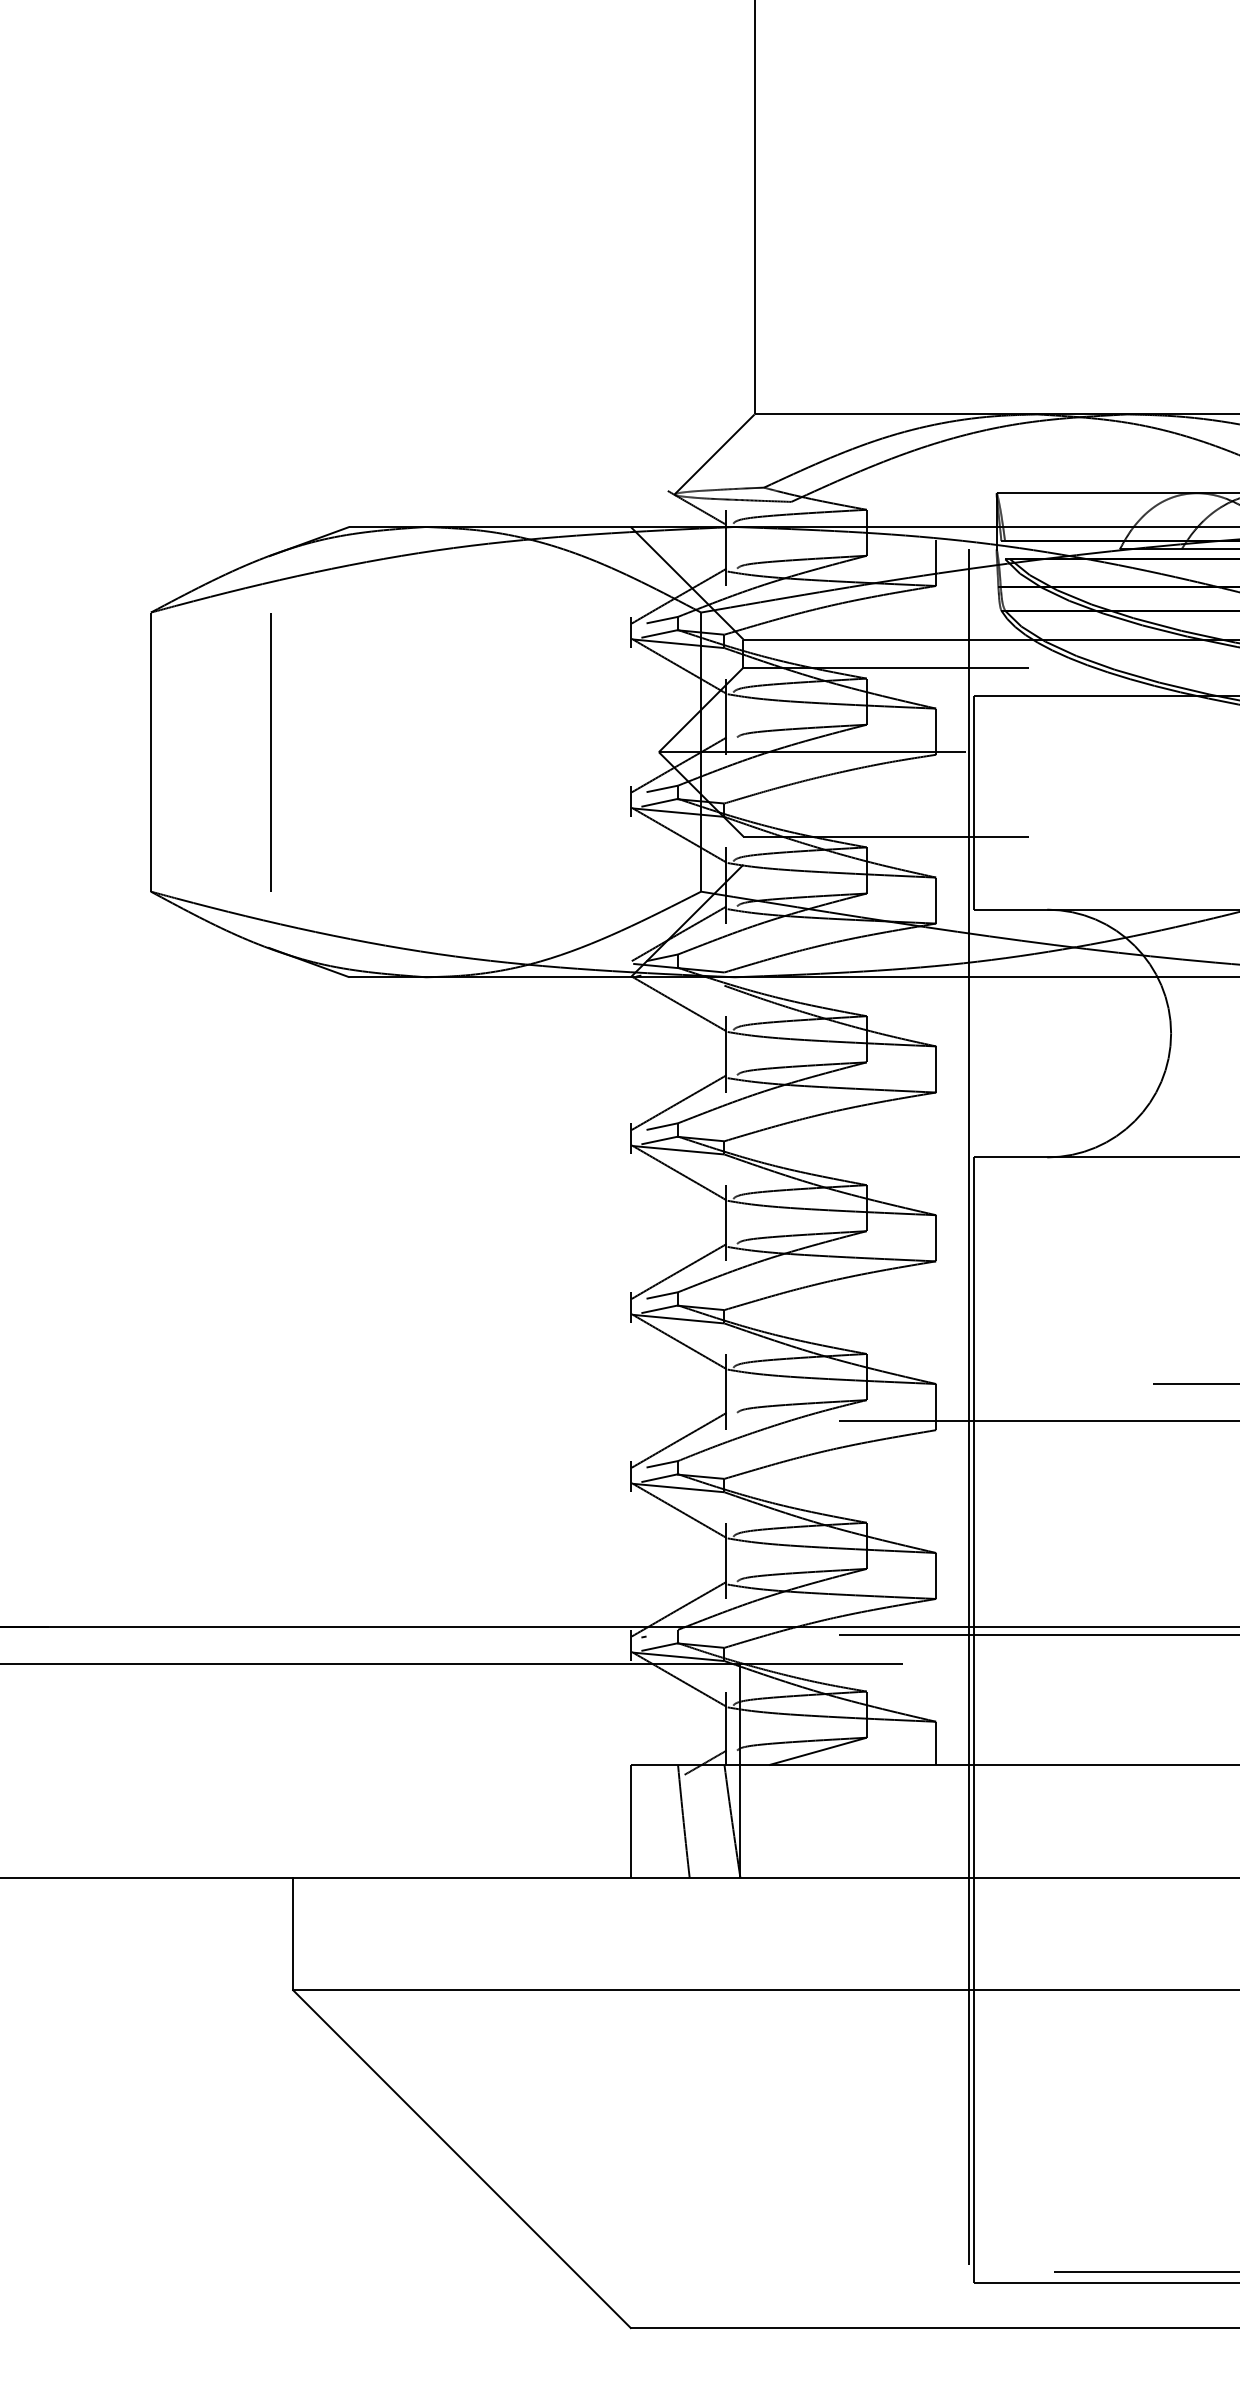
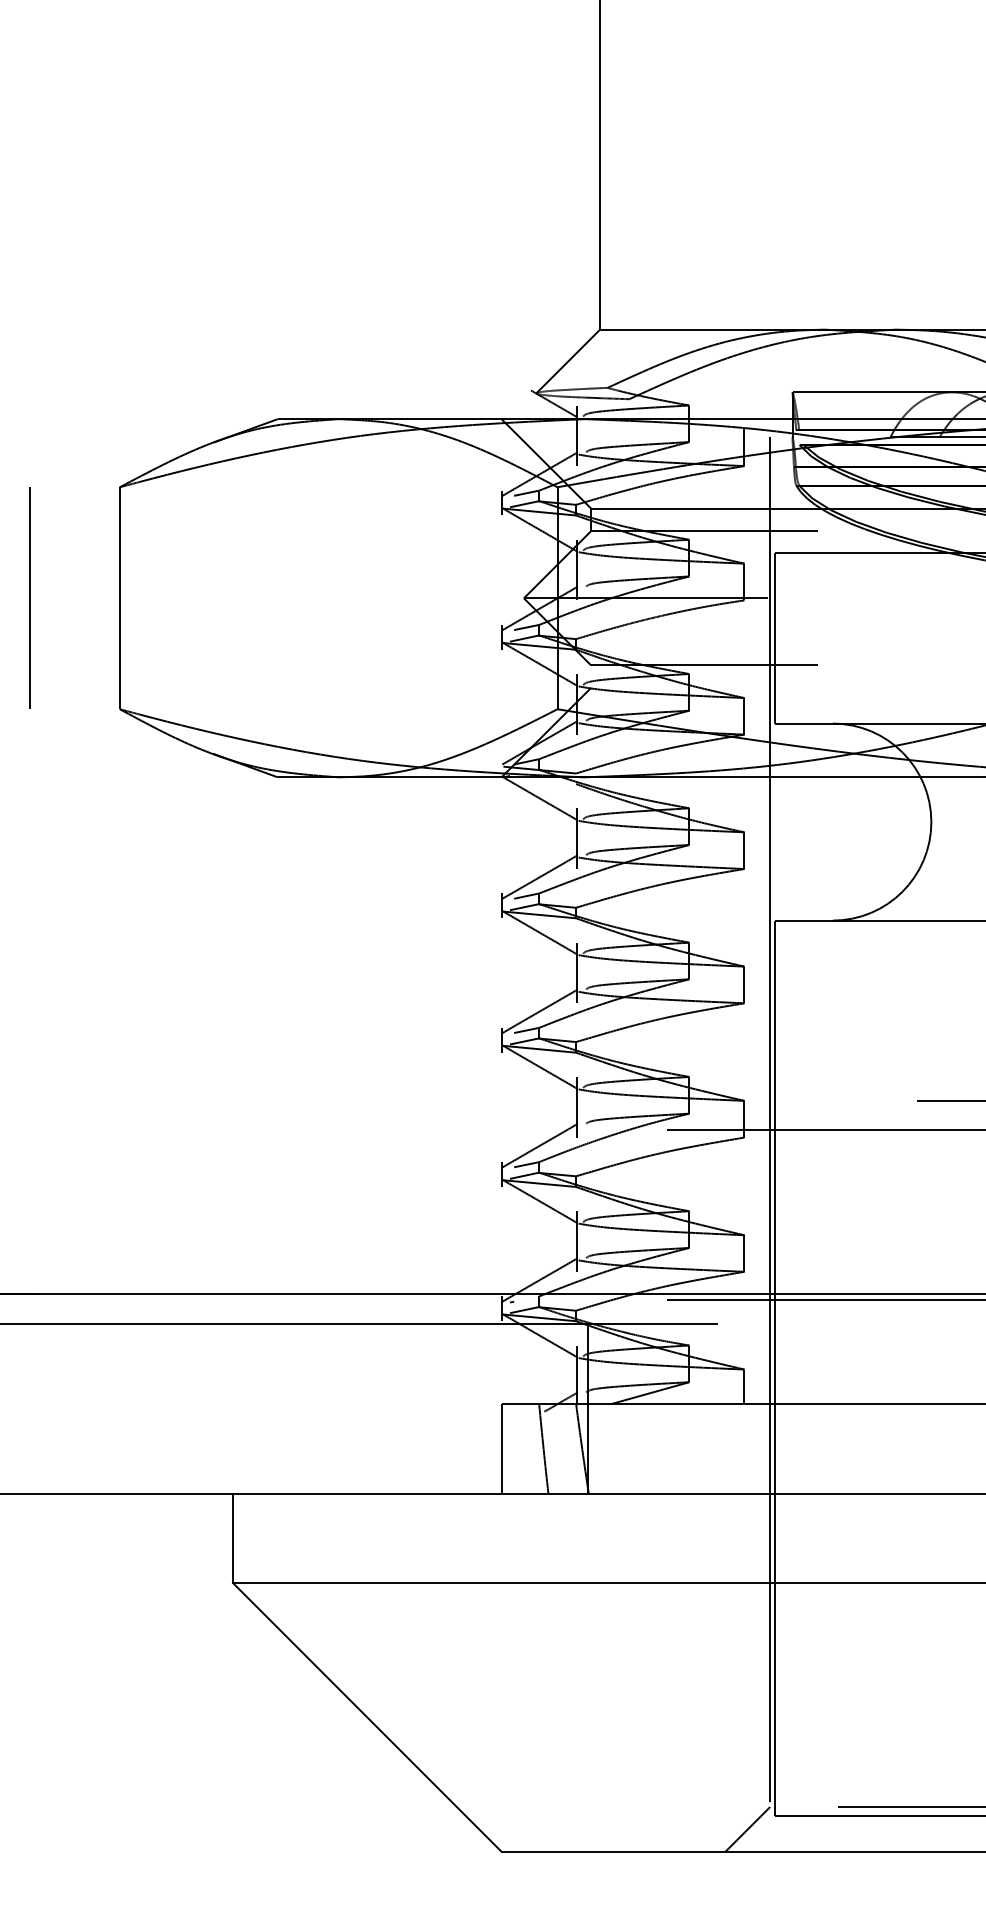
line: (271, 751) -> (29, 597), moved
line: (939, 2298) -> (747, 1828), added

